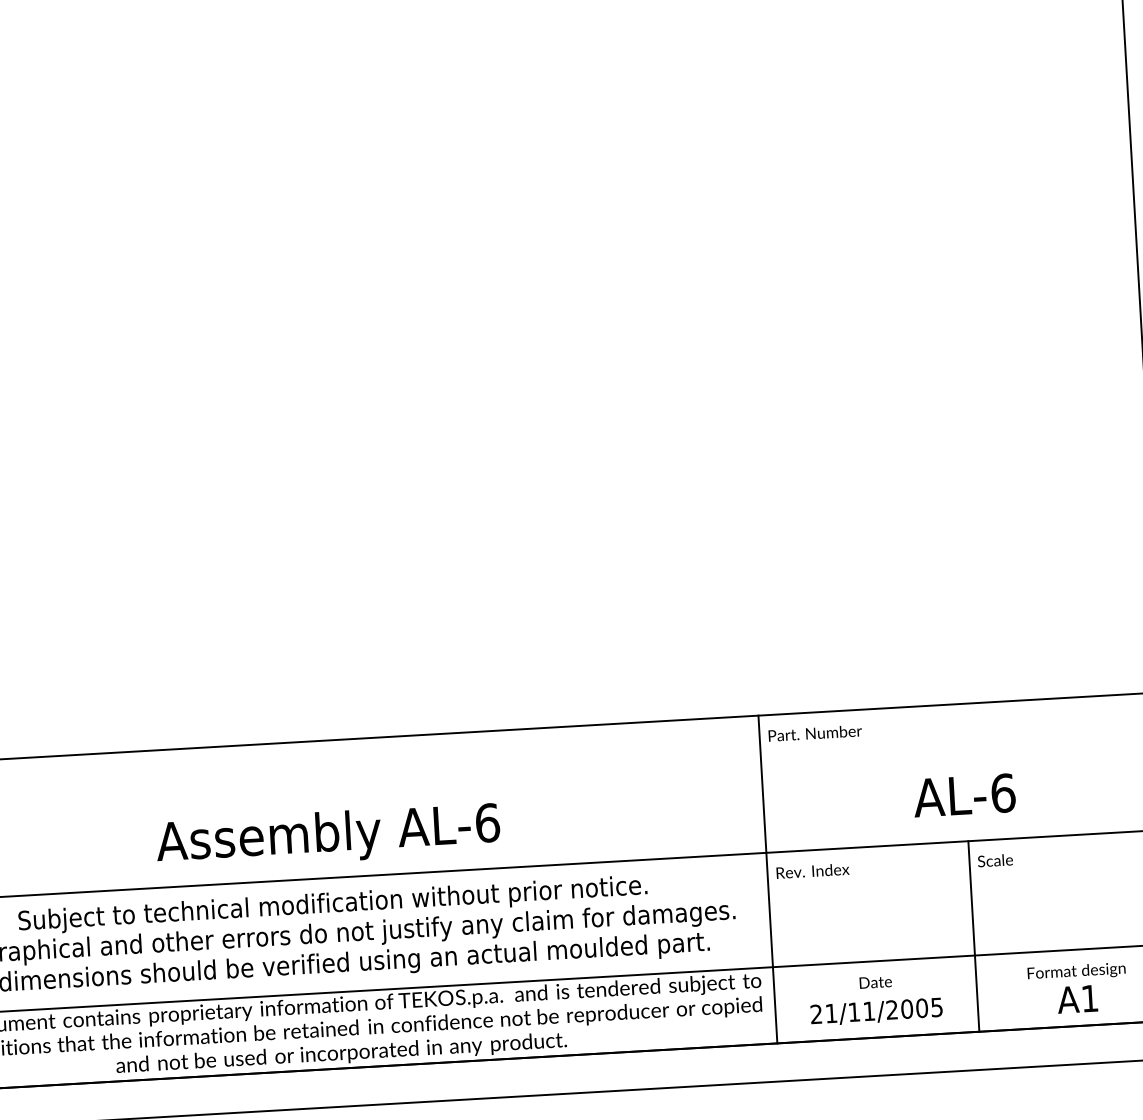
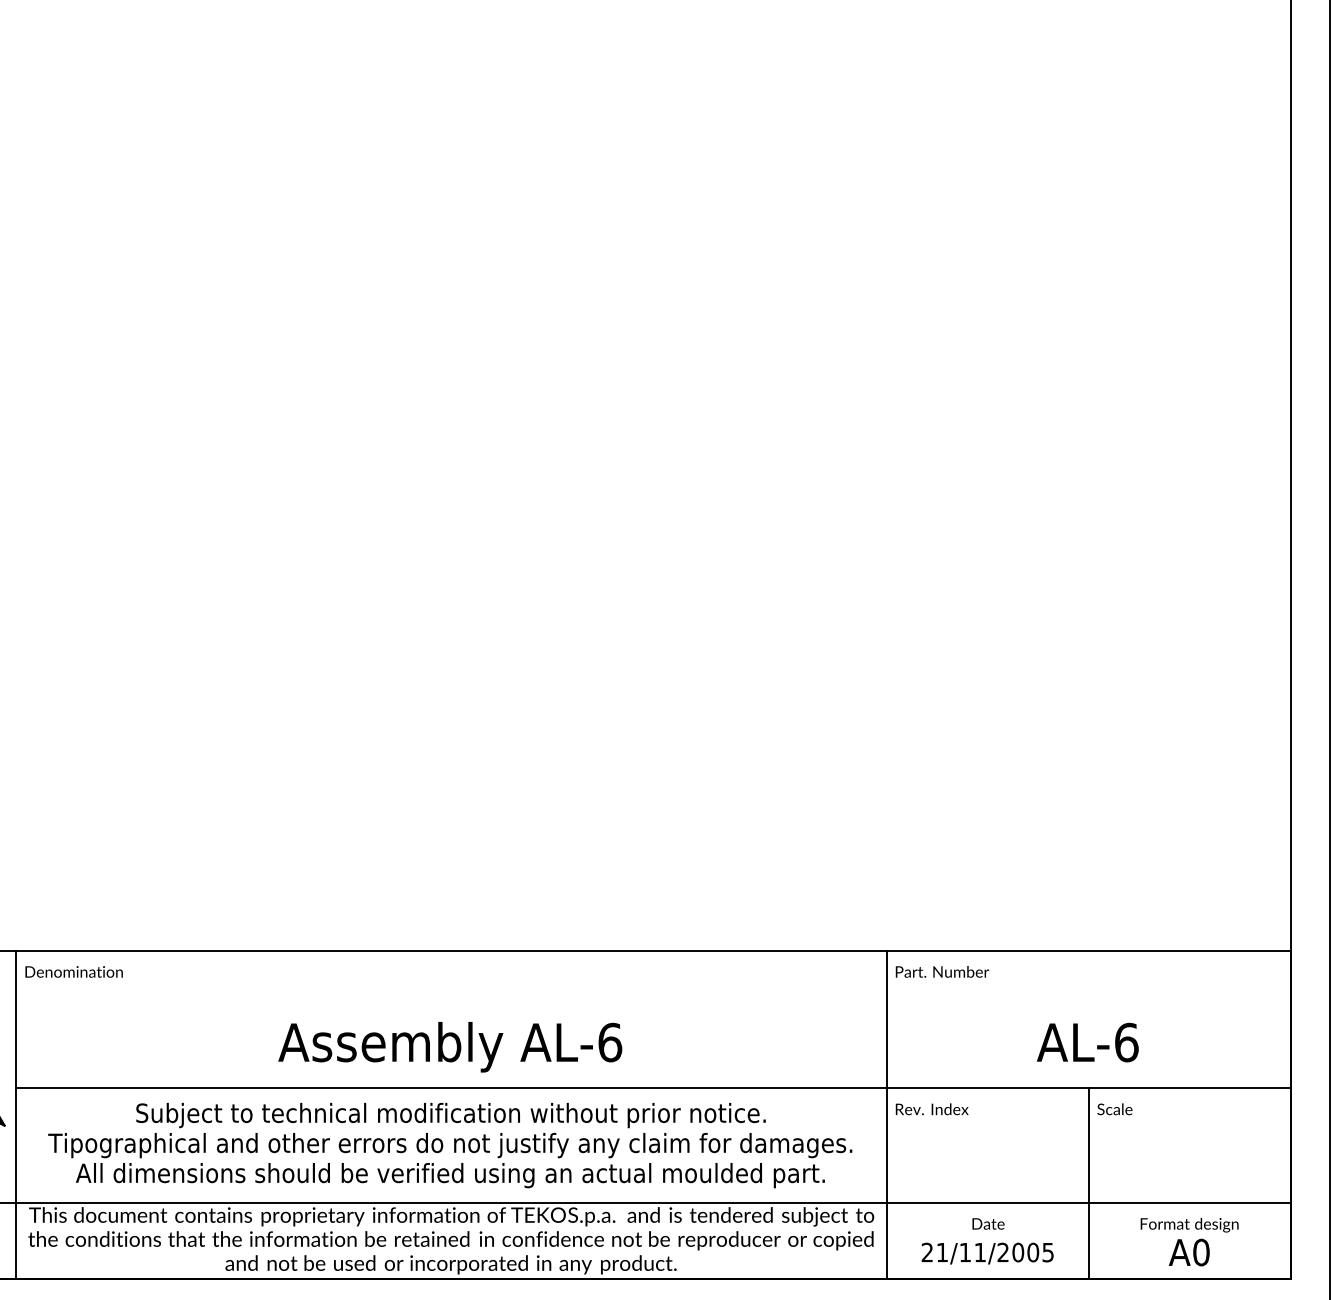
text: (1090, 998) -> (1201, 1252), A1 -> A0

